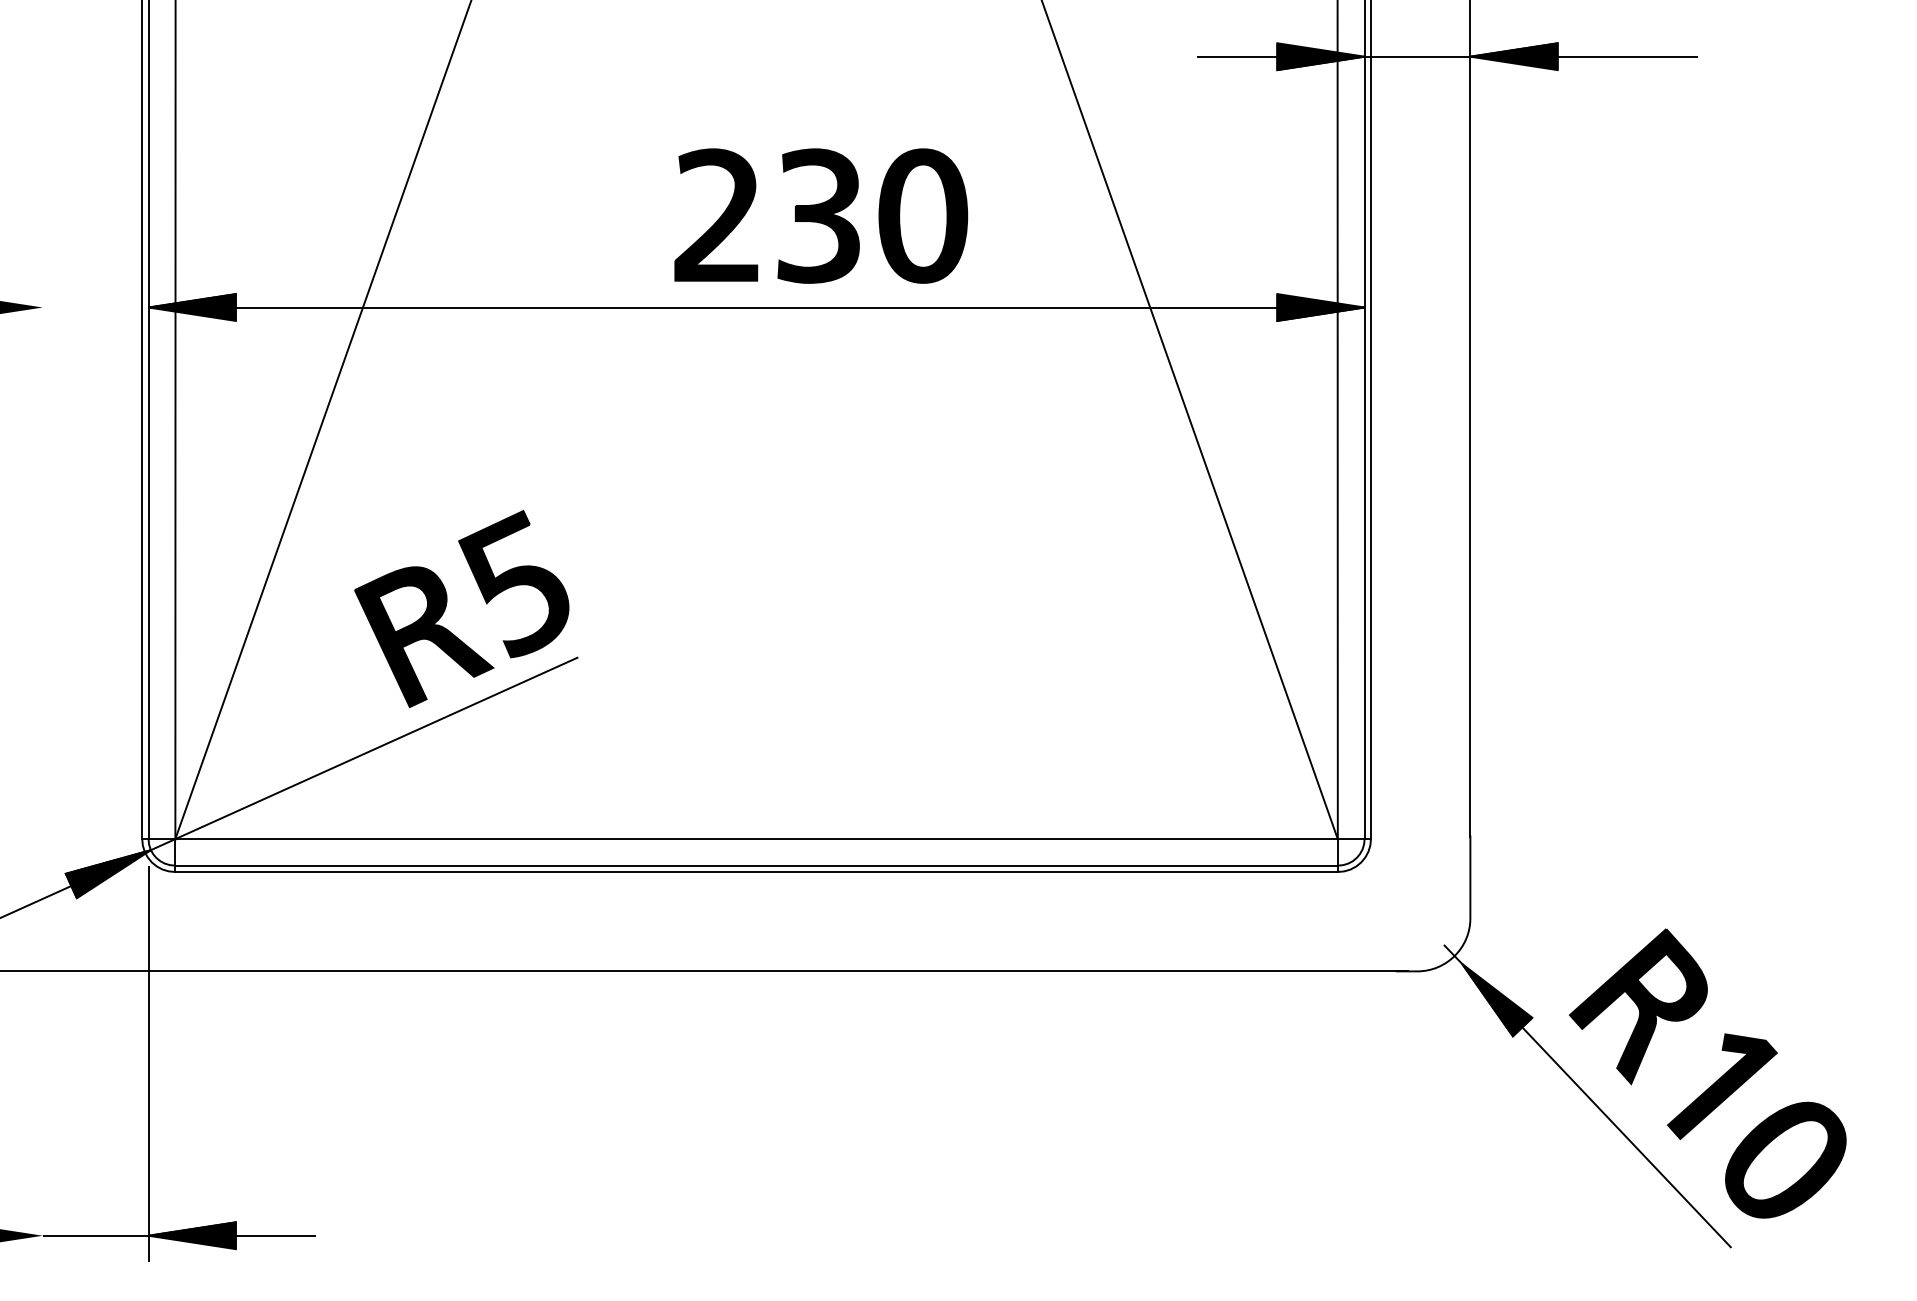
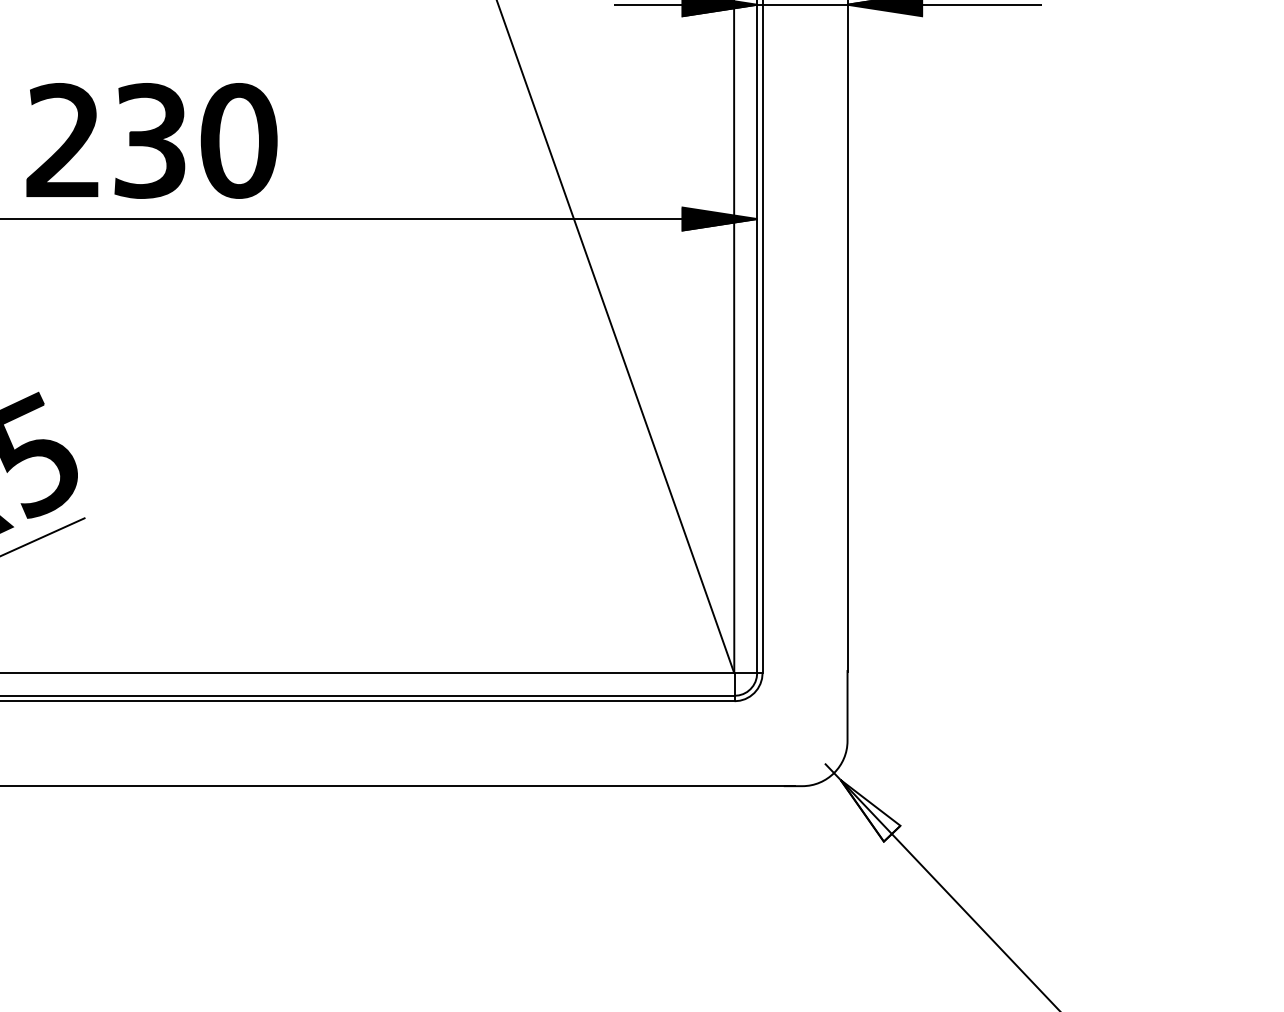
part: (821, 215) -> (152, 140), moved
fill: (1497, 1000) -> (870, 811), removed
part: (1715, 1081) -> (1056, 880), removed

